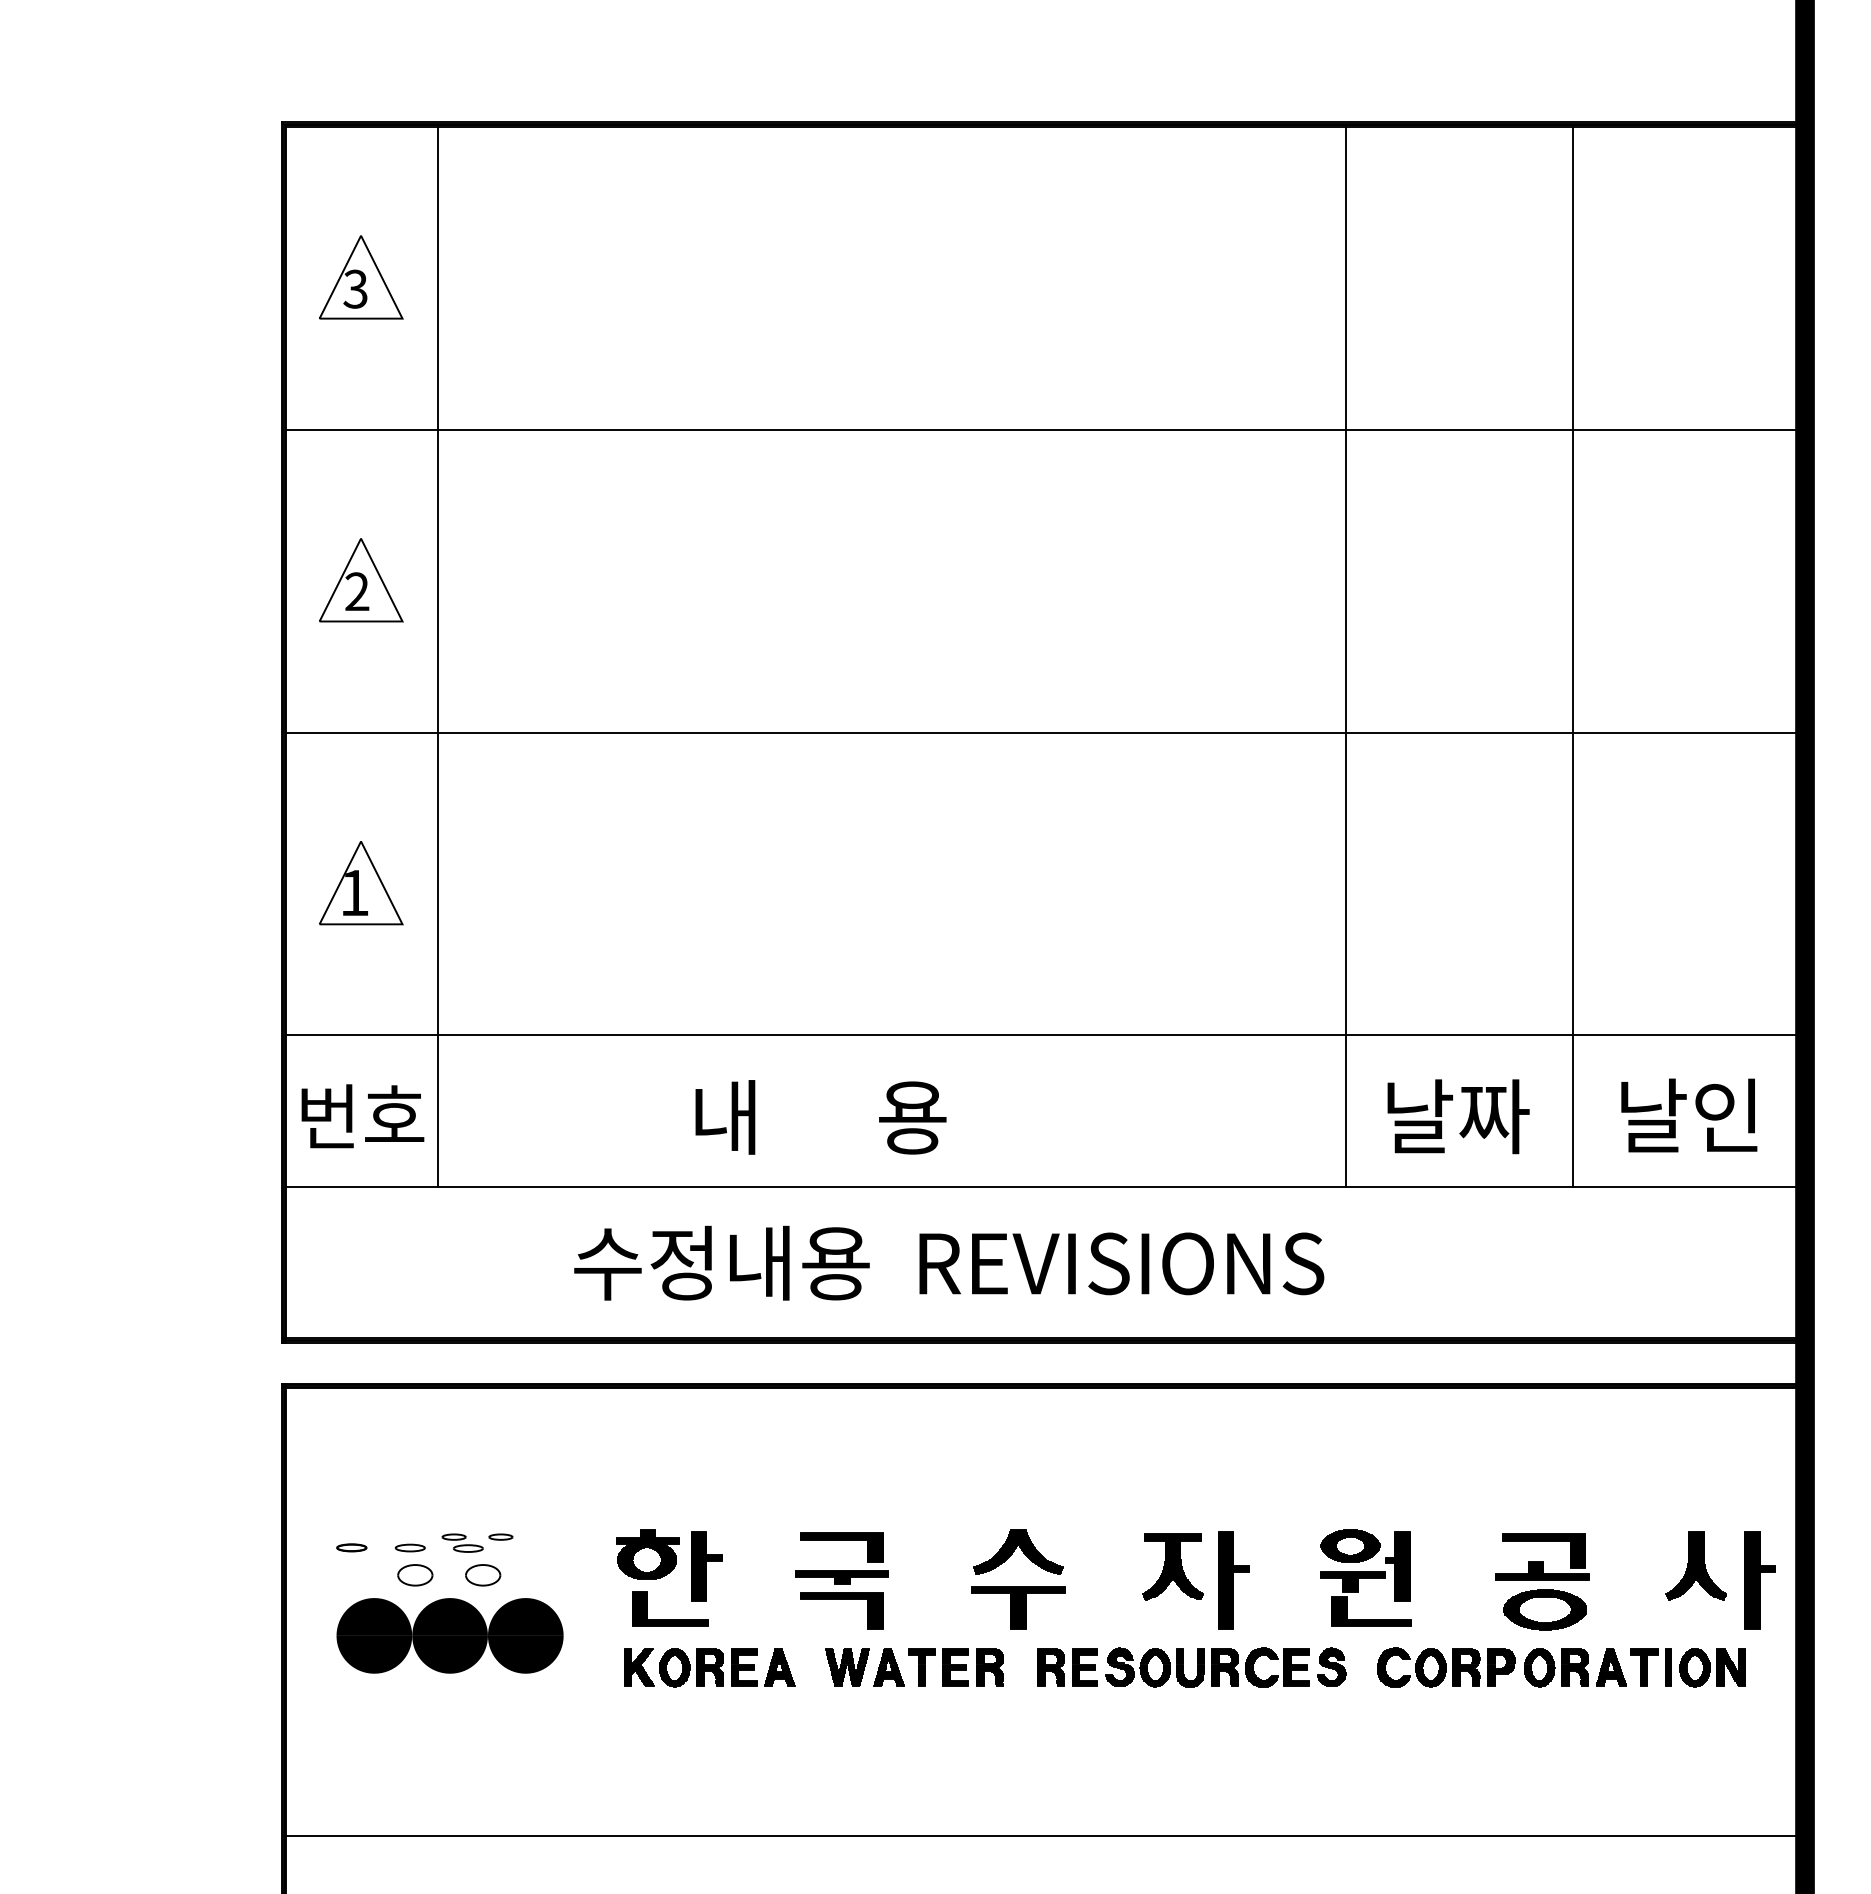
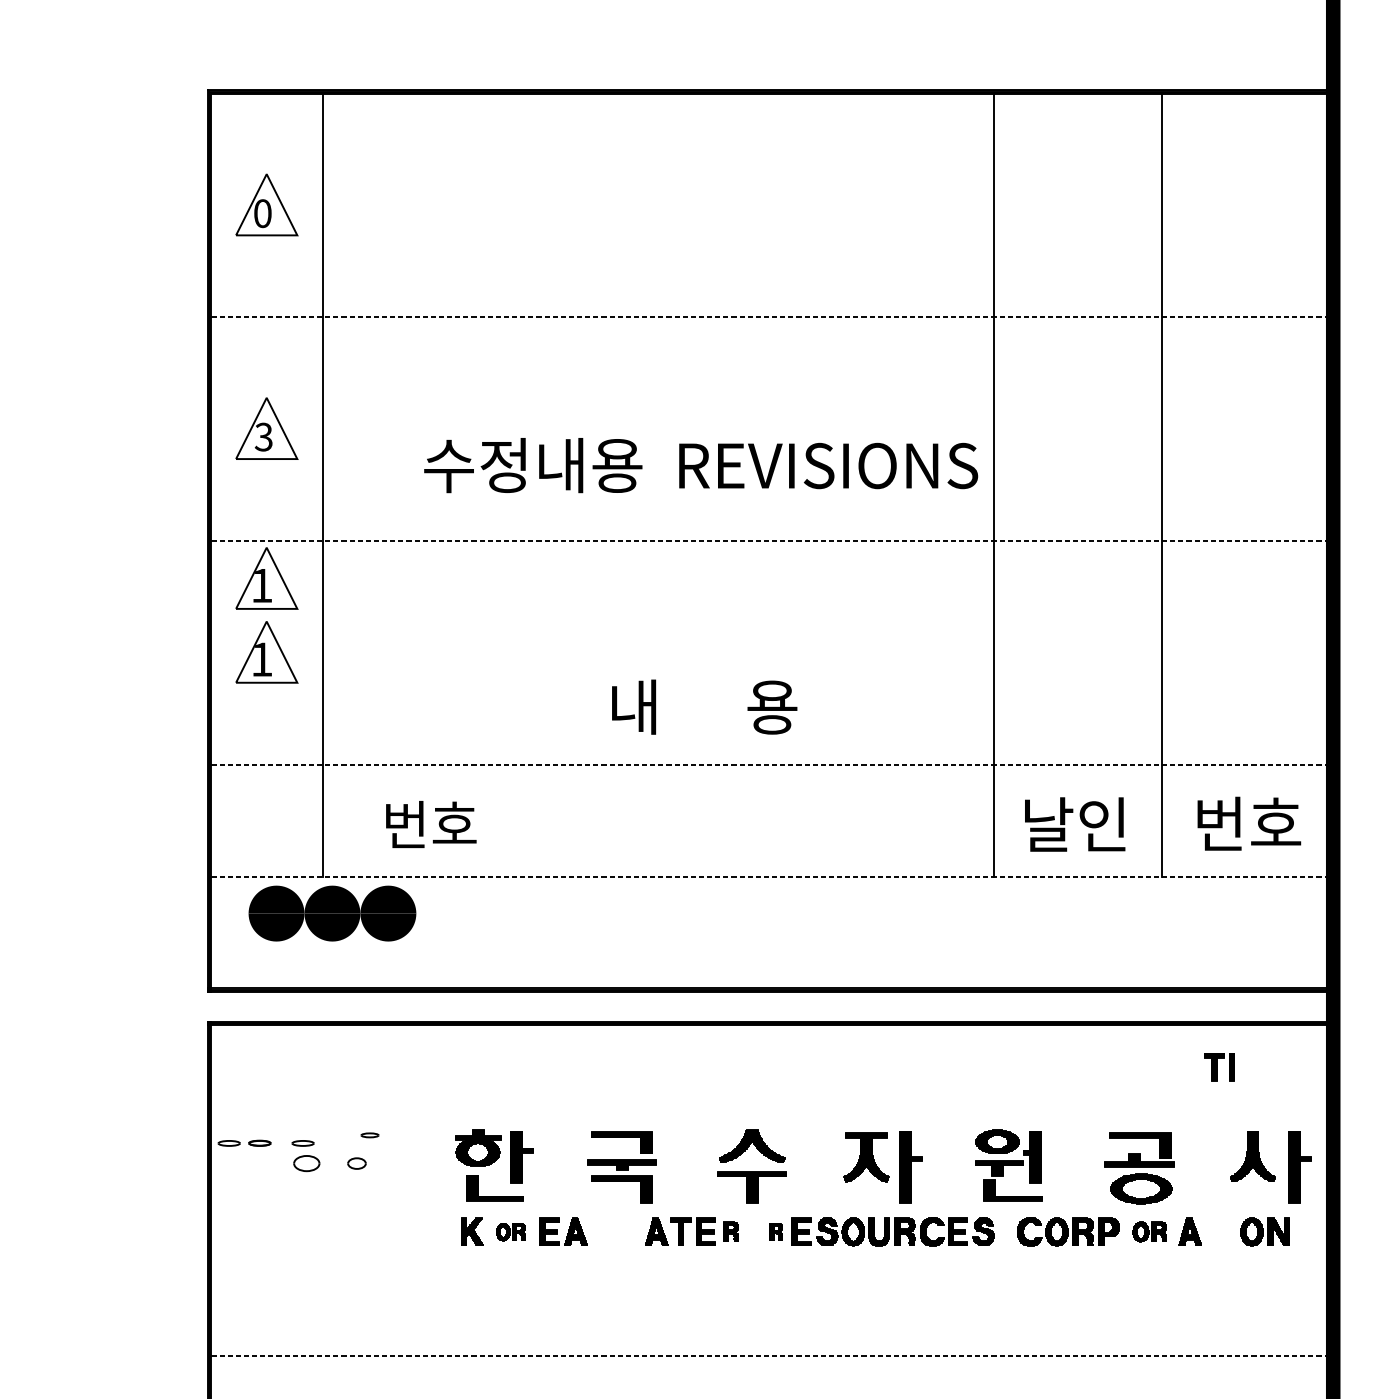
text: (355, 288) -> (262, 213), 3 -> 0
line: (1043, 429) -> (770, 317), solid -> dashed
text: (356, 591) -> (263, 436), 2 -> 3
line: (1043, 732) -> (770, 541), solid -> dashed
part: (361, 783) -> (267, 578), added
line: (1043, 1035) -> (770, 764), solid -> dashed
text: (1691, 1115) -> (1249, 823), 날인 -> 번호
text: (362, 1116) -> (431, 824), moved
text: (1494, 1116) -> (1103, 824), 날짜 -> 날인
text: (820, 1117) -> (704, 707), moved
line: (1043, 1186) -> (770, 876), solid -> dashed
text: (949, 1262) -> (701, 464), moved
part: (462, 1542) -> (341, 1139), removed
part: (310, 1547) -> (229, 1143), added
part: (483, 1575) -> (357, 1163), size x0.7
part: (449, 1635) -> (332, 913), moved
part: (691, 1667) -> (510, 1231), size x0.6
part: (847, 1667) -> (626, 1231), removed
part: (989, 1667) -> (730, 1231), size x0.7
part: (1050, 1667) -> (775, 1231), size x0.6
part: (1556, 1667) -> (1149, 1231), size x0.7
part: (1650, 1667) -> (1219, 1066), moved
line: (1043, 1836) -> (770, 1356), solid -> dashed

